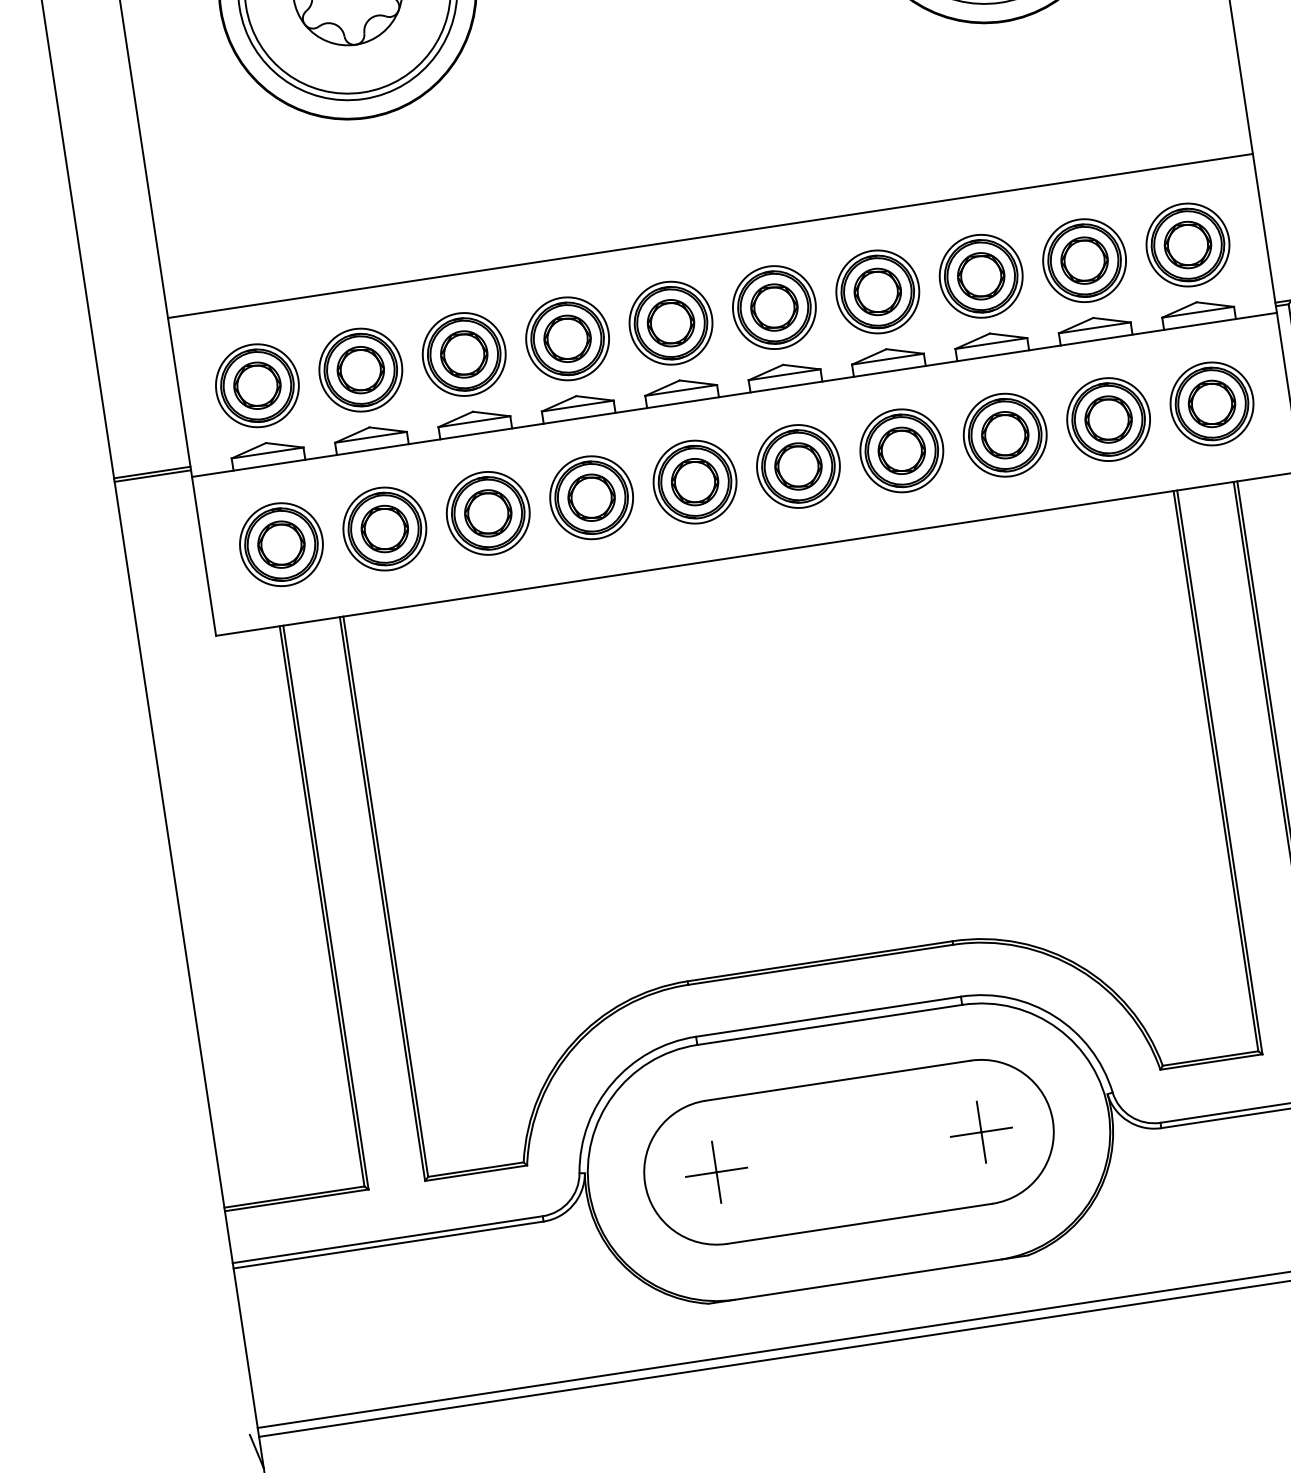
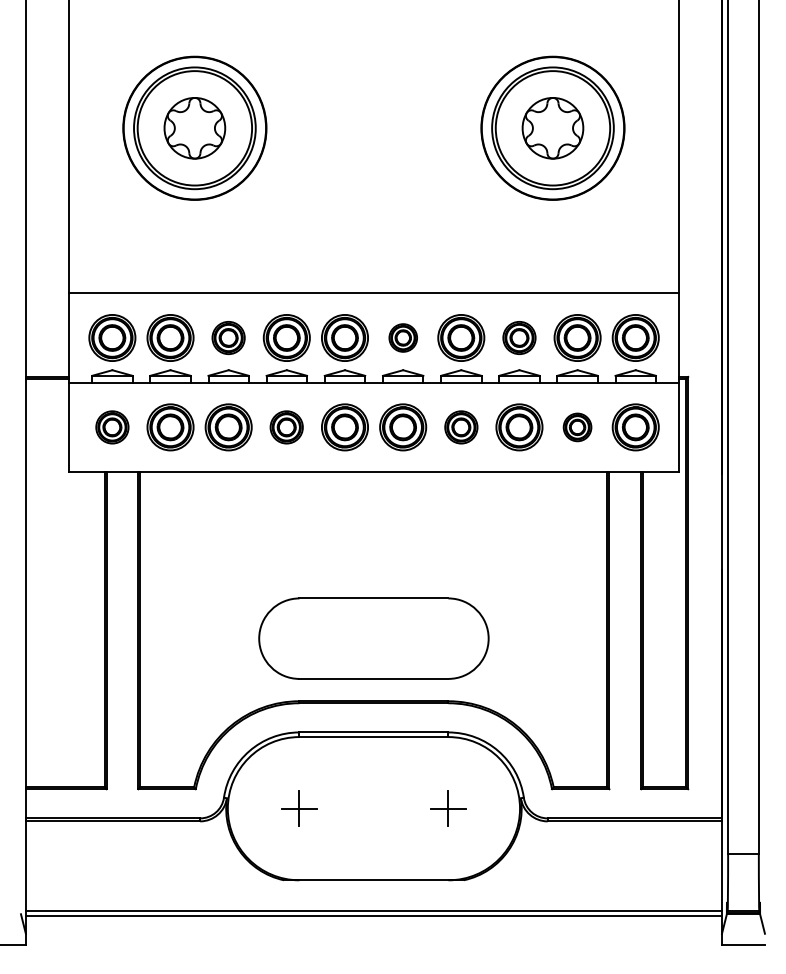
part: (981, 275) -> (519, 337), size x0.7
part: (774, 306) -> (403, 337), size x0.6
part: (463, 353) -> (228, 337), size x0.7
part: (1108, 419) -> (577, 427), size x0.6
part: (902, 450) -> (461, 427), size x0.7
part: (591, 498) -> (286, 427), size x0.7
part: (281, 544) -> (112, 427), size x0.7
part: (848, 1152) -> (373, 638), moved

